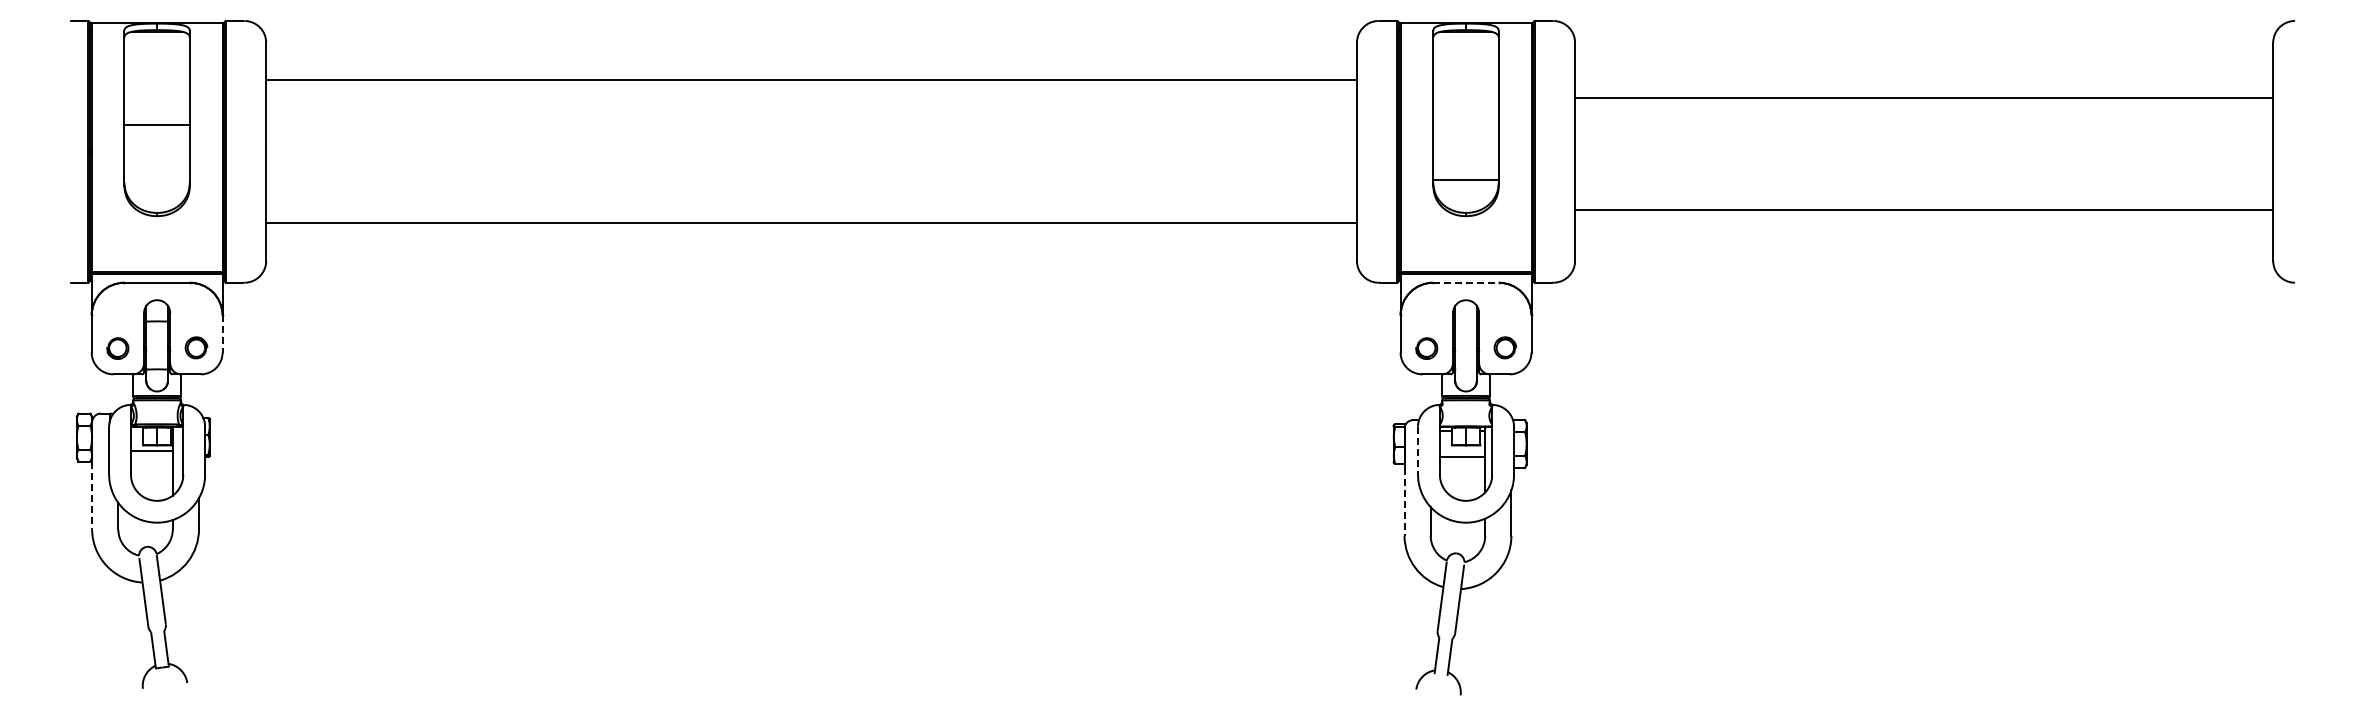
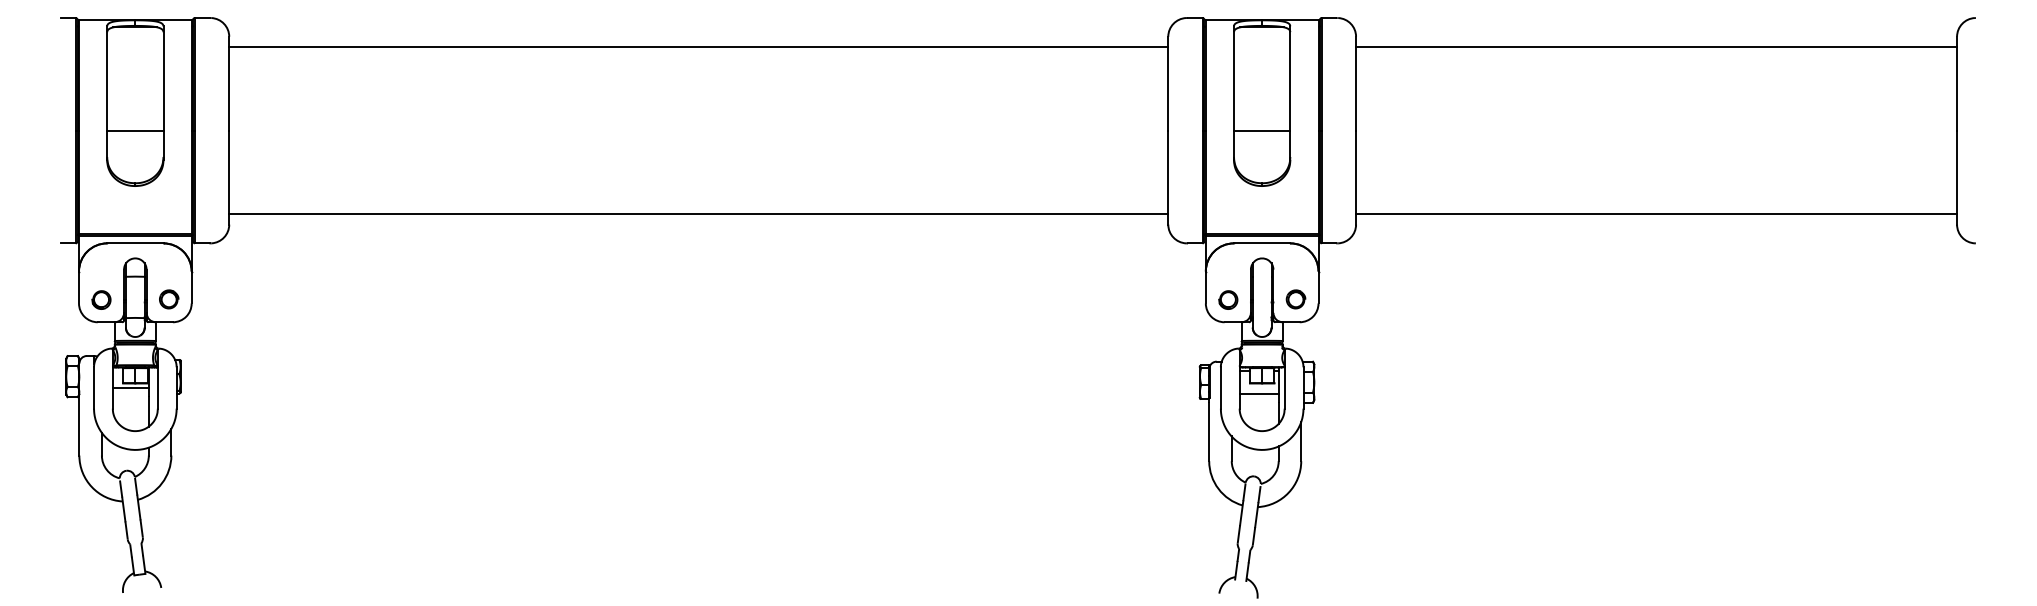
line: (811, 79) -> (698, 46), moved
line: (1924, 97) -> (1656, 46), moved
line: (156, 124) -> (134, 130), moved
line: (1465, 179) -> (1261, 130), moved
line: (1924, 209) -> (1656, 213), moved
line: (811, 222) -> (698, 213), moved
line: (1466, 282) -> (1262, 243), dashed -> solid
line: (222, 334) -> (191, 287), dashed -> solid
line: (1418, 450) -> (1221, 387), dashed -> solid
line: (92, 495) -> (79, 426), dashed -> solid
line: (1404, 501) -> (1209, 431), dashed -> solid

